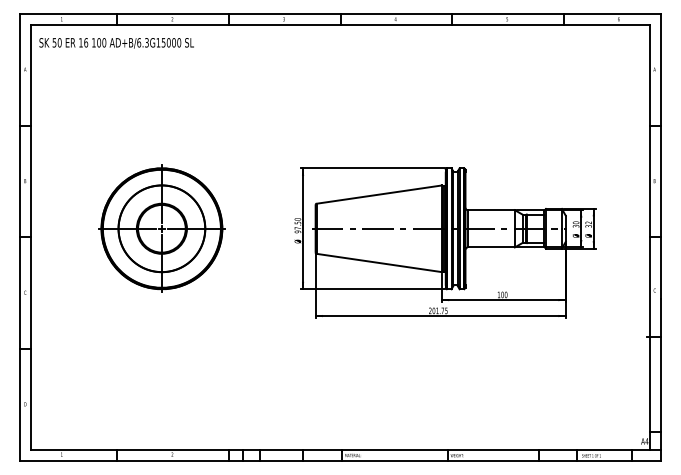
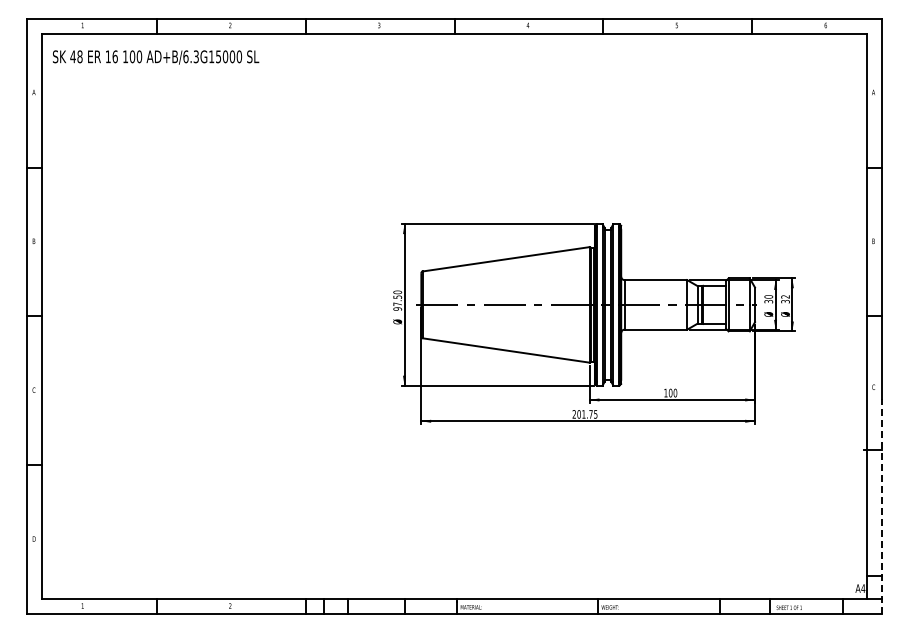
text: (57, 42) -> (76, 56), 50 -> 48
part: (162, 228) -> (216, 304), removed
line: (660, 379) -> (881, 506), solid -> dashed

